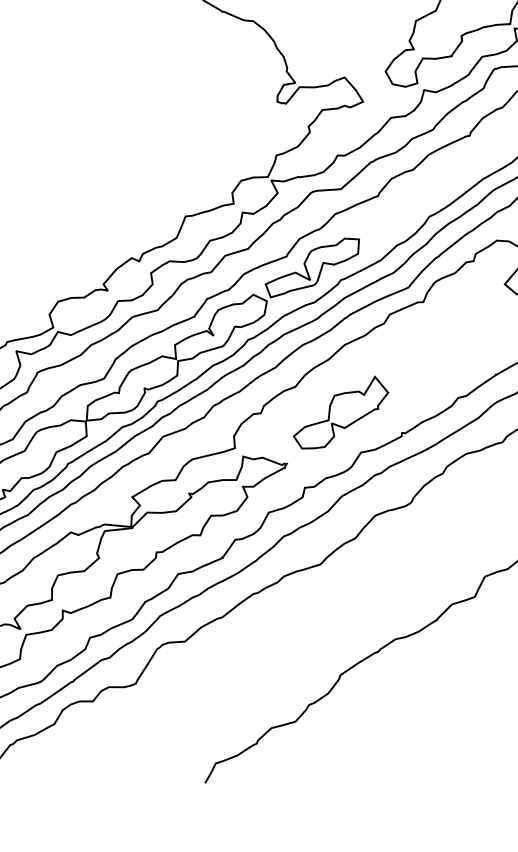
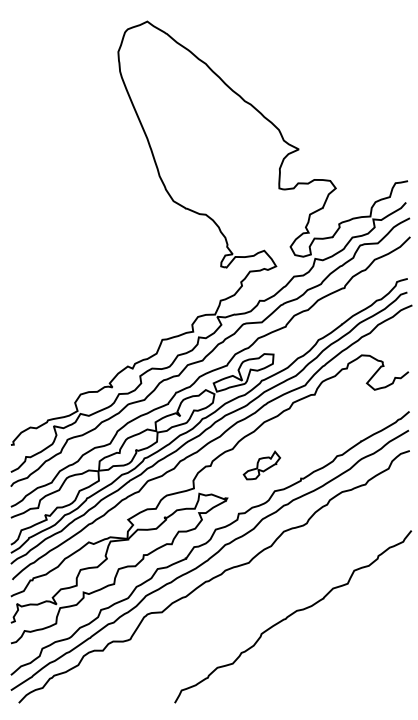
part: (340, 412) -> (261, 465), size x0.6

